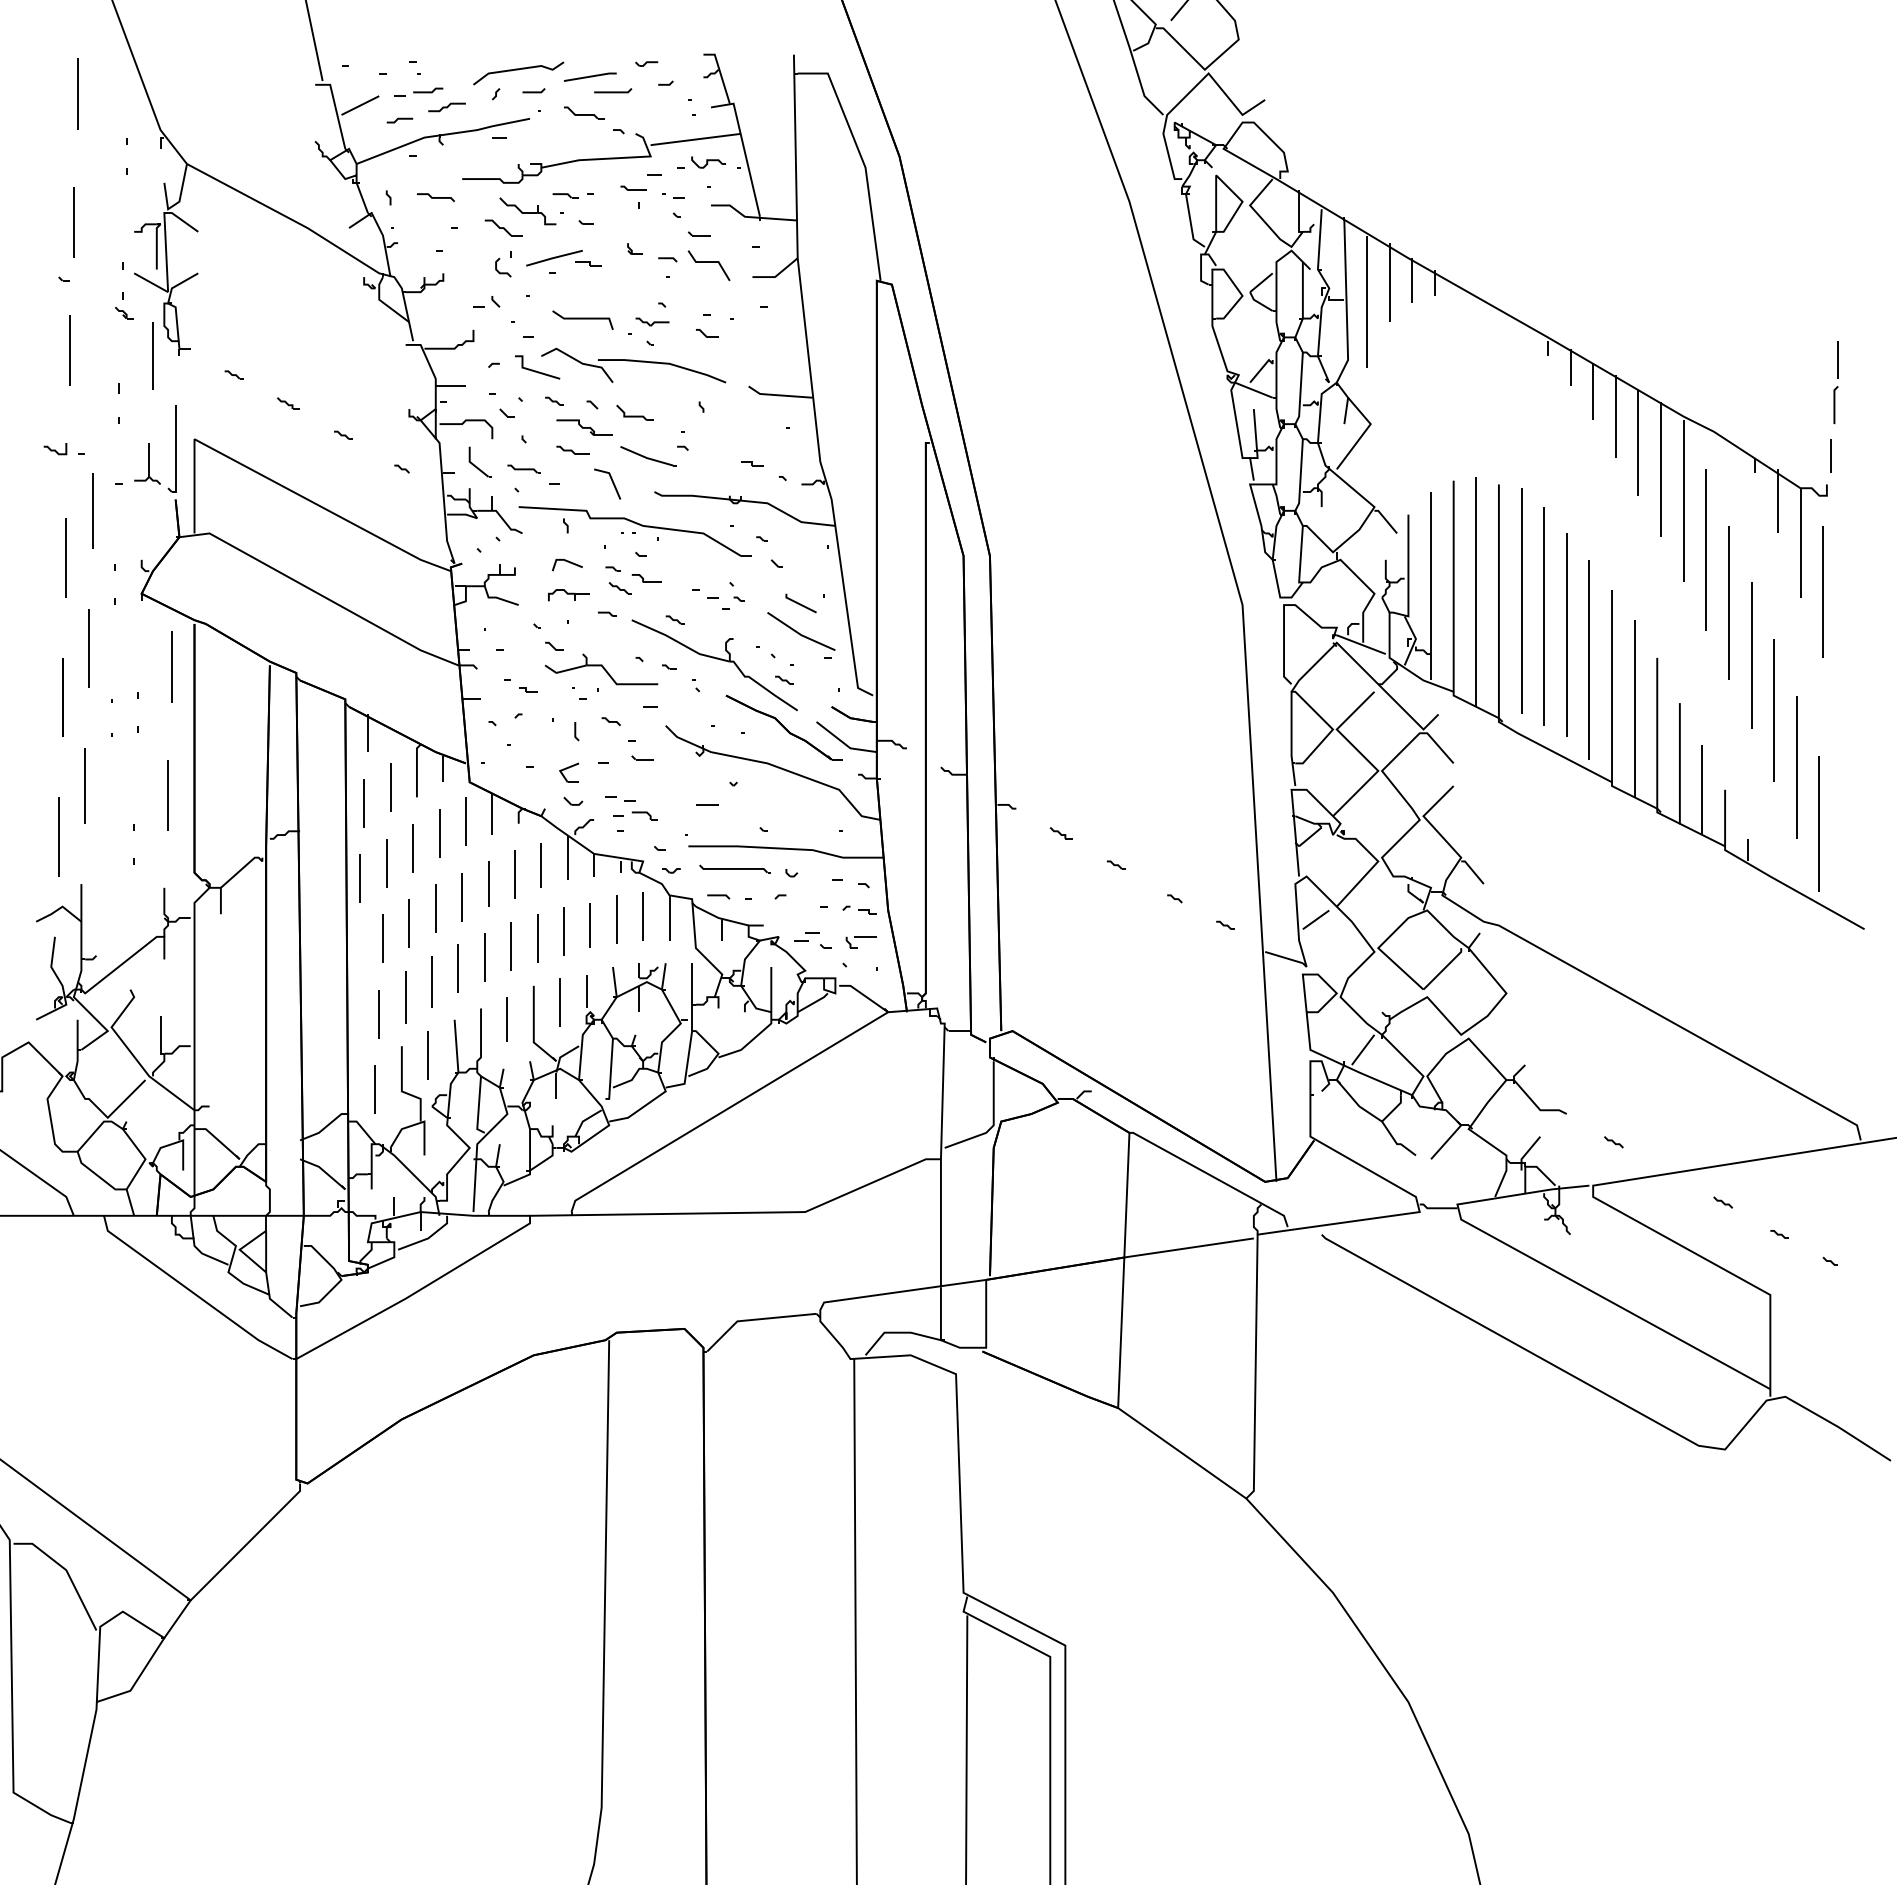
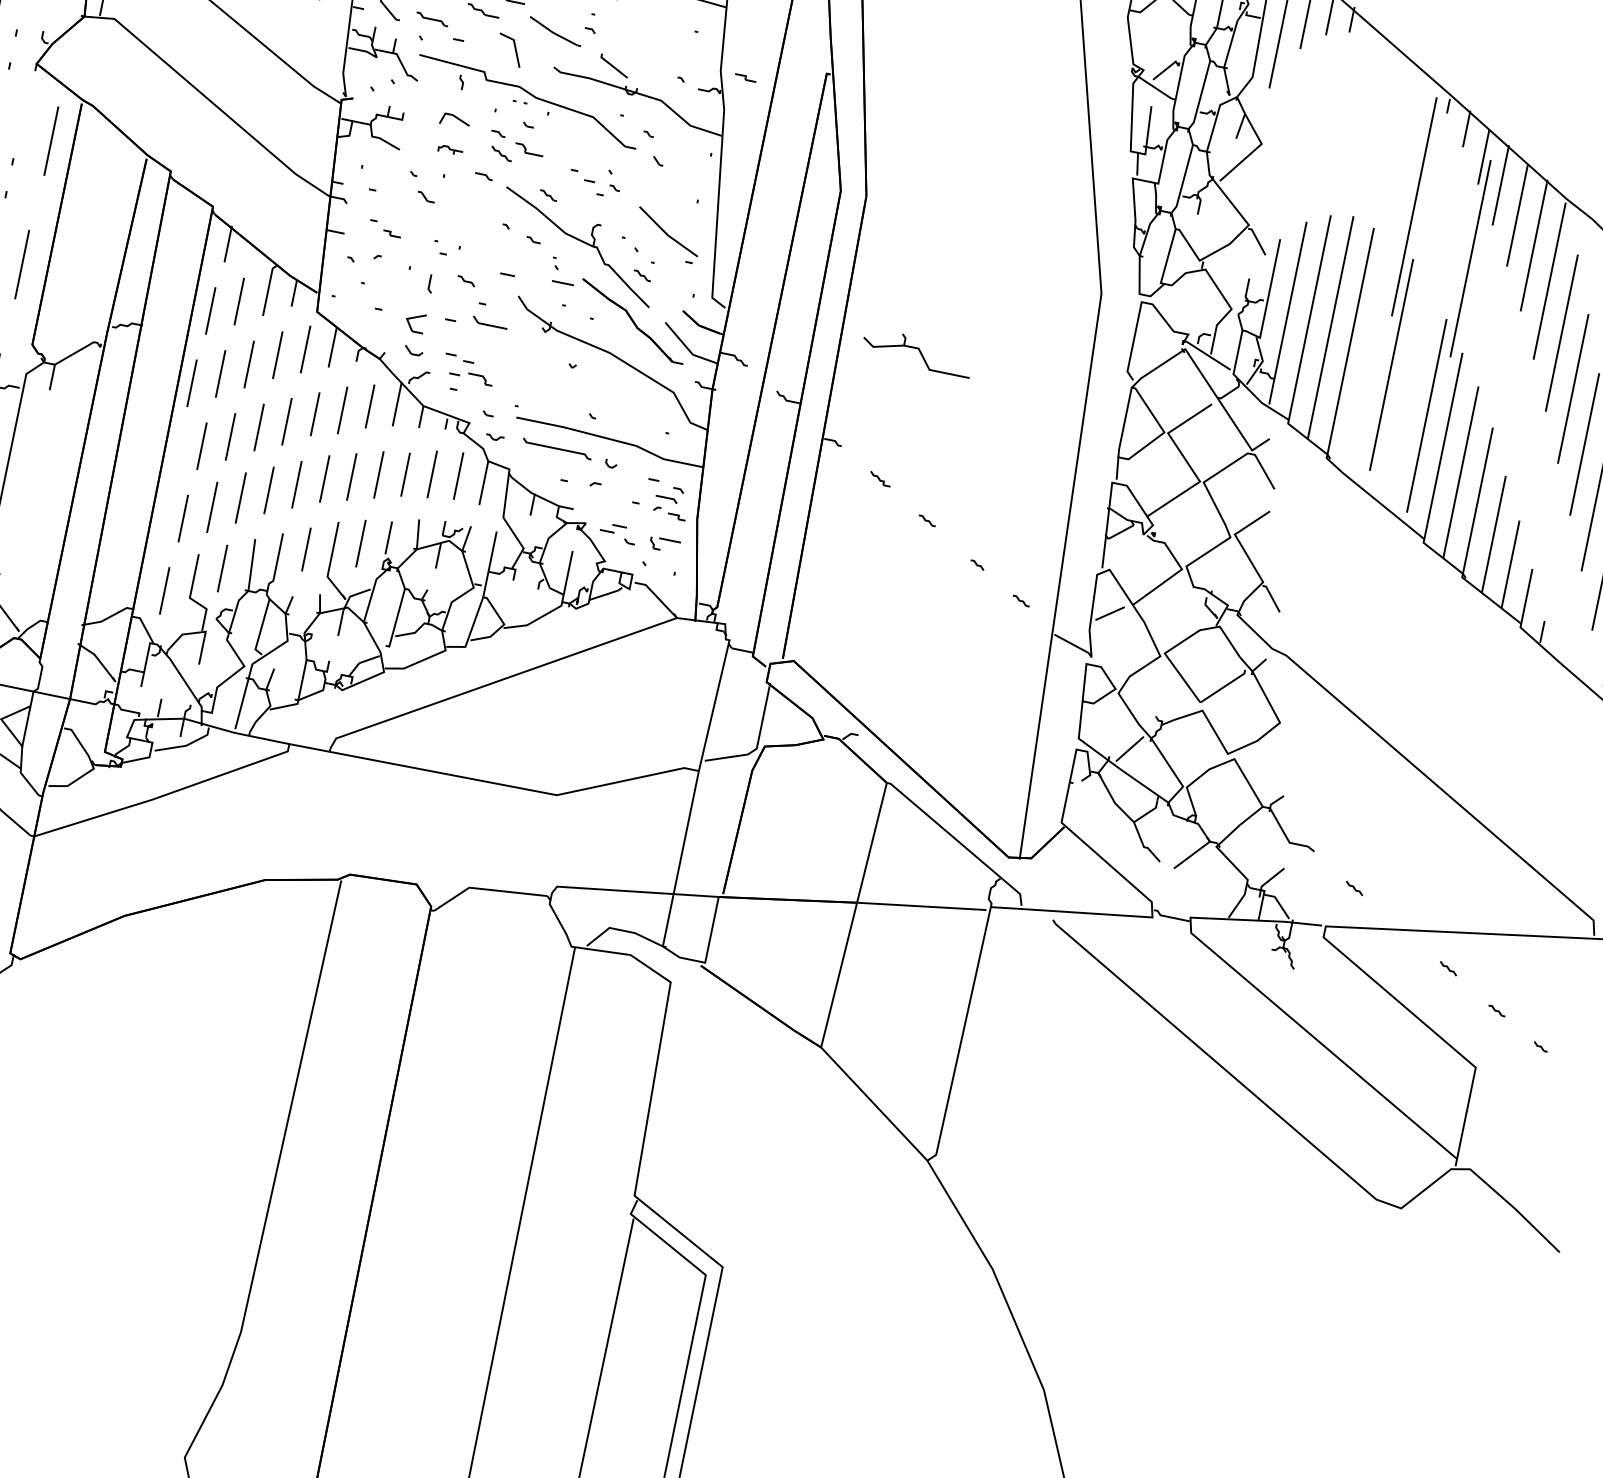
part: (752, 463) -> (745, 77), moved
part: (568, 595) -> (450, 150), size x0.6
line: (1521, 600) -> (1414, 206), moved
line: (800, 603) -> (613, 65), moved
line: (1566, 634) -> (1470, 257), moved
part: (601, 669) -> (917, 352), moved
part: (642, 757) -> (489, 322), size x1.6
line: (707, 804) -> (563, 282), moved
line: (718, 896) -> (666, 498), moved

